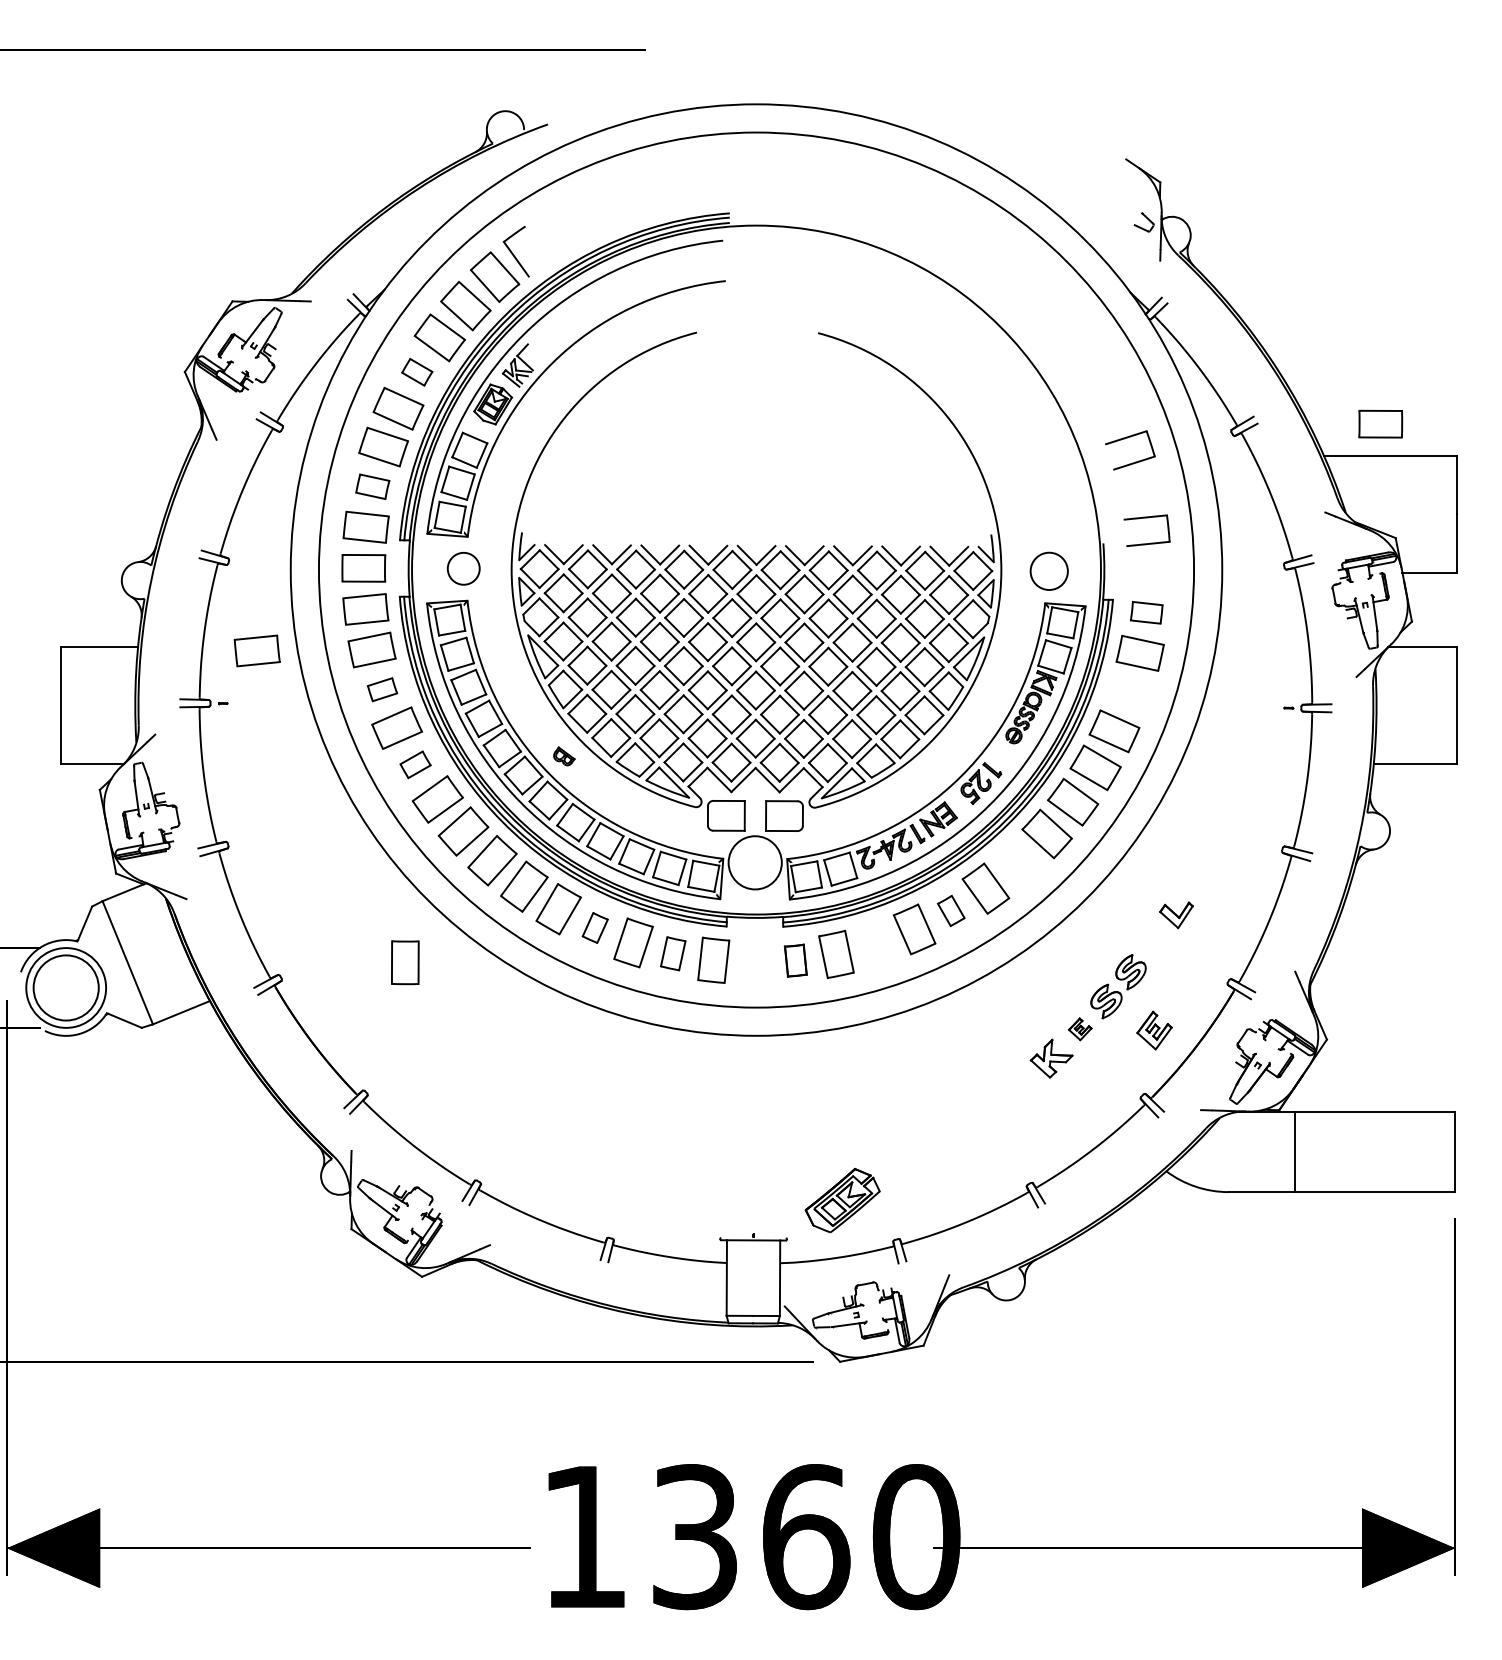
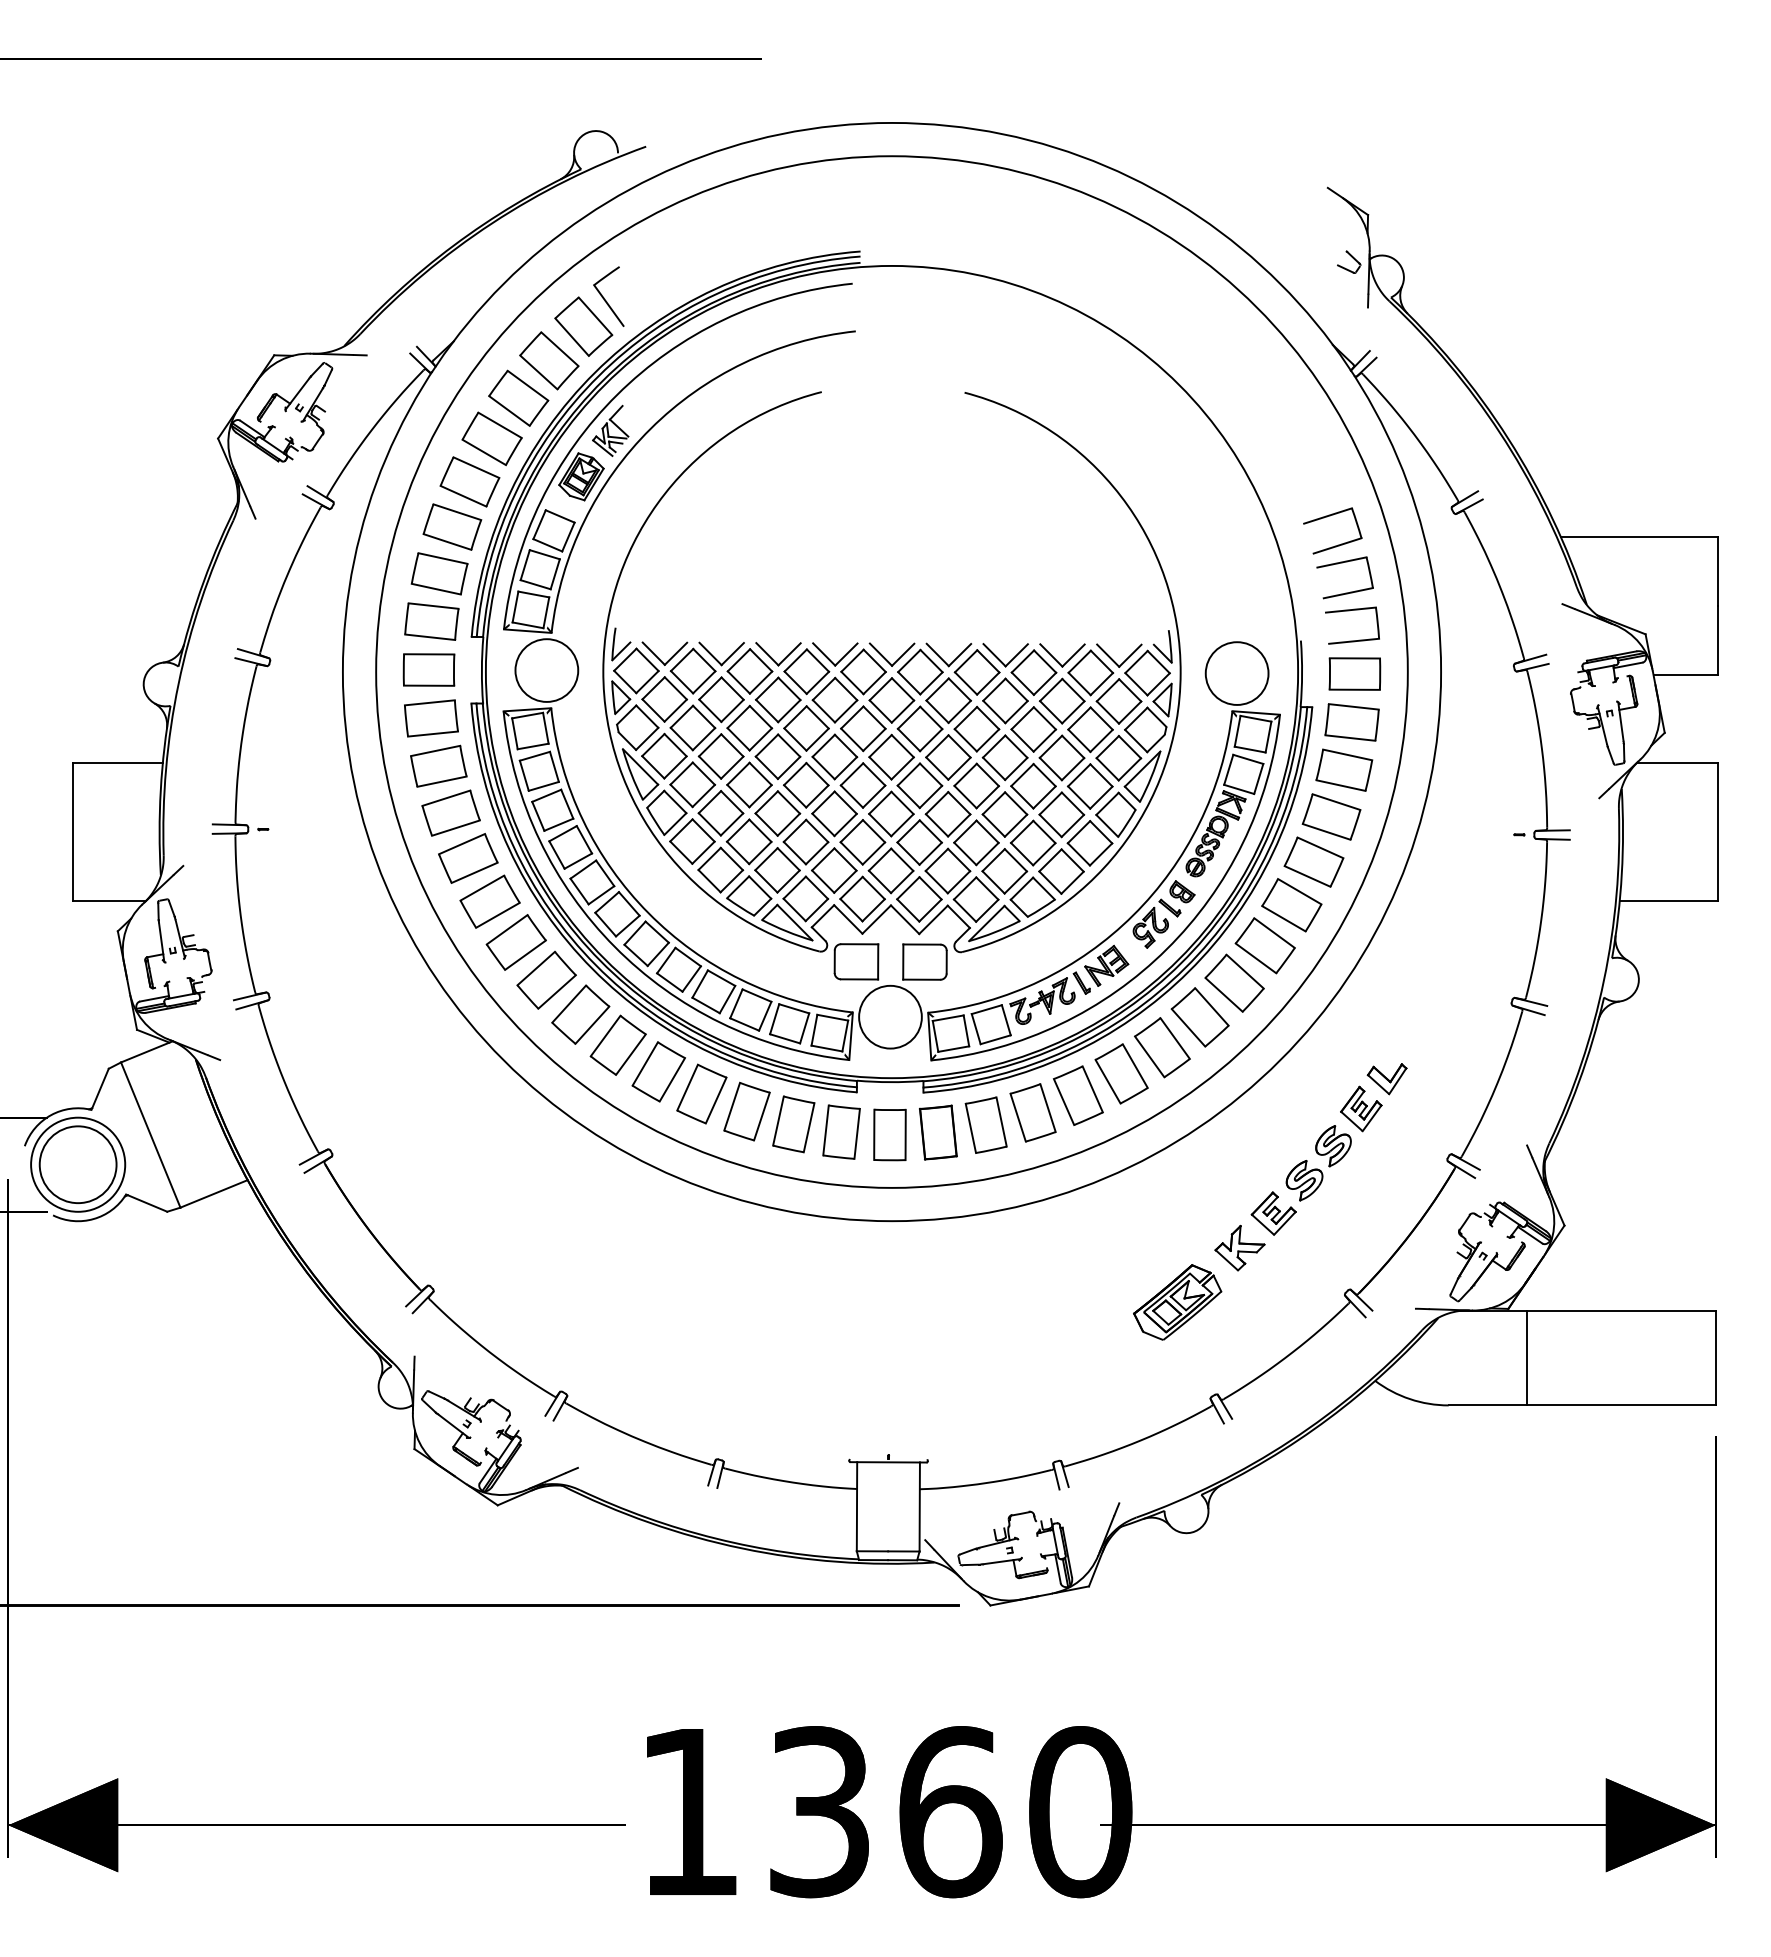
part: (416, 371) -> (491, 438), size x1.67
part: (1380, 423) -> (1354, 673), moved
part: (1138, 477) -> (1342, 563), added
part: (372, 486) -> (439, 573), size x1.43
circle: (463, 568) -> (546, 670), size x1.67
circle: (1048, 571) -> (1236, 673), size x1.43
part: (1146, 612) -> (1351, 722), size x1.43
part: (257, 651) -> (303, 767), removed
part: (382, 689) -> (450, 812), size x1.67
part: (1129, 692) -> (1331, 816), added
part: (564, 756) -> (1182, 891), moved
part: (415, 764) -> (489, 901), size x1.67
part: (1017, 863) -> (1199, 1017), added
part: (951, 910) -> (1121, 1073), size x1.67
part: (594, 927) -> (701, 1093), size x1.67
part: (875, 943) -> (1032, 1112), added
part: (672, 953) -> (793, 1124), size x1.43
part: (795, 960) -> (938, 1132), size x1.43
part: (404, 962) -> (889, 1134), moved
part: (1080, 1029) -> (1273, 1213), size x1.67
part: (1154, 1030) -> (1361, 1108), moved
part: (842, 1200) -> (1177, 1302), moved

